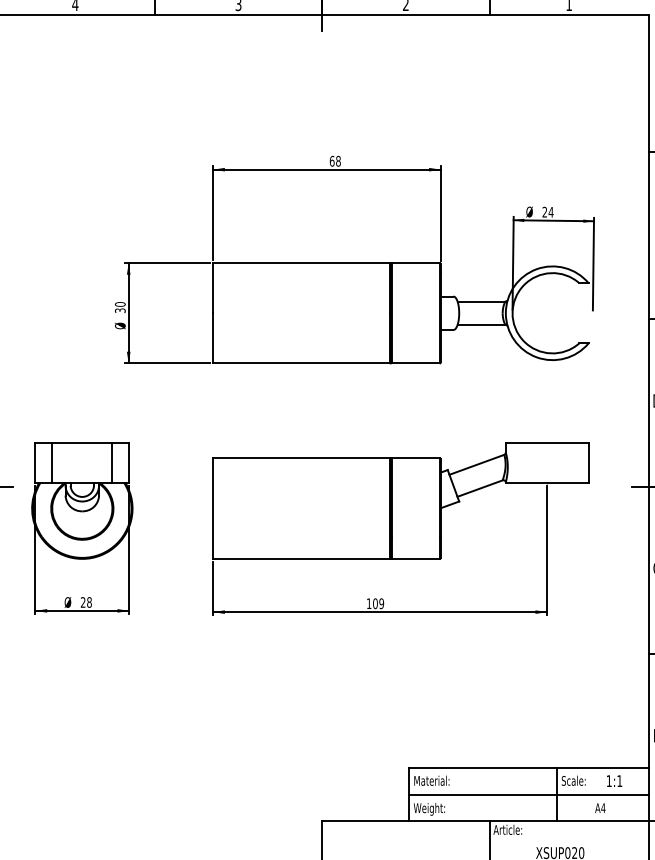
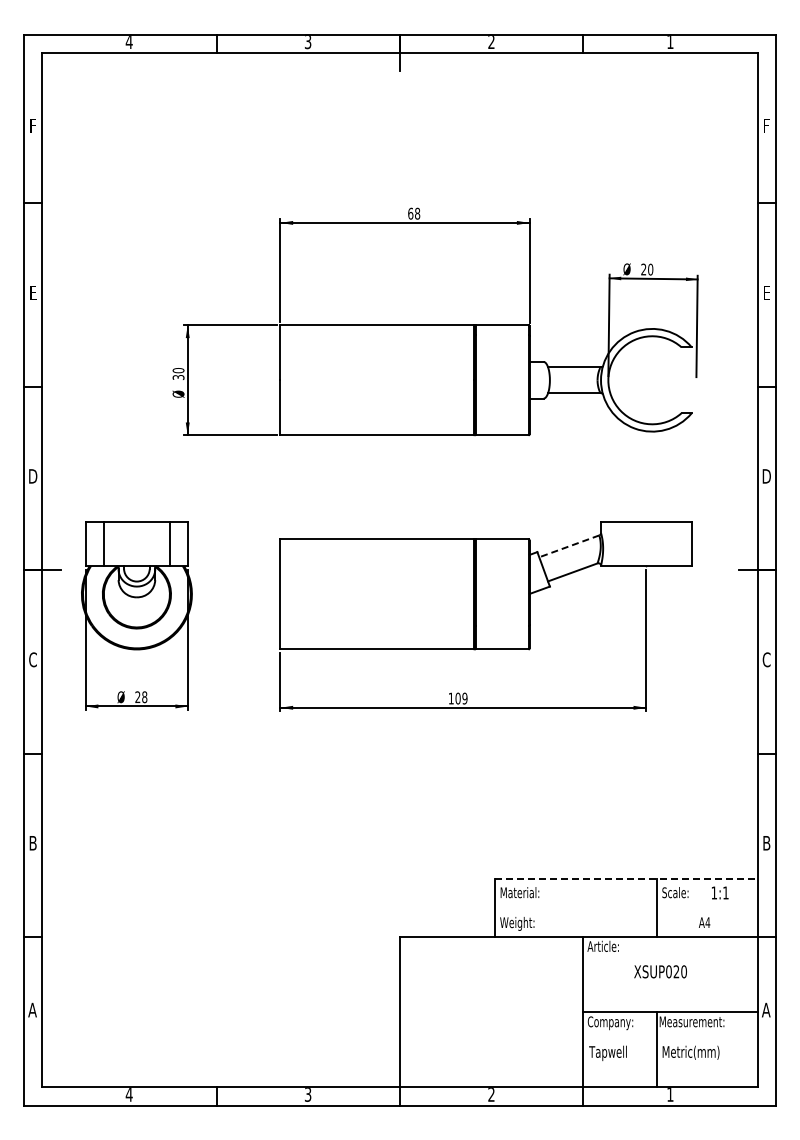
text: (550, 212) -> (650, 269), 24 -> 20
line: (477, 464) -> (569, 546), solid -> dashed
line: (529, 768) -> (626, 879), solid -> dashed
line: (528, 795) -> (625, 908), removed

